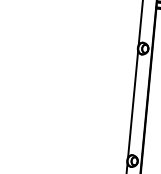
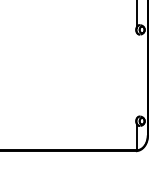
line: (132, 104) -> (136, 75), removed

